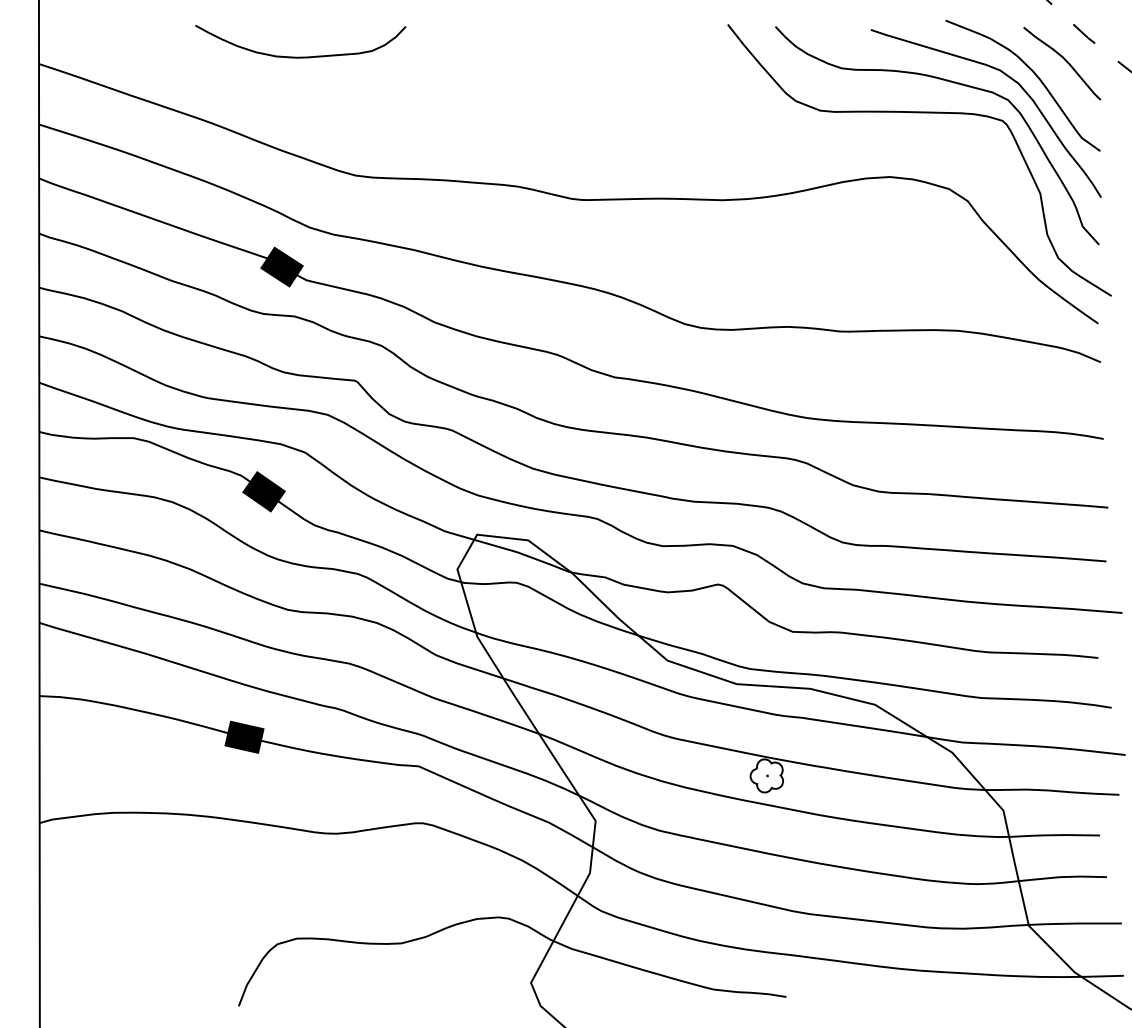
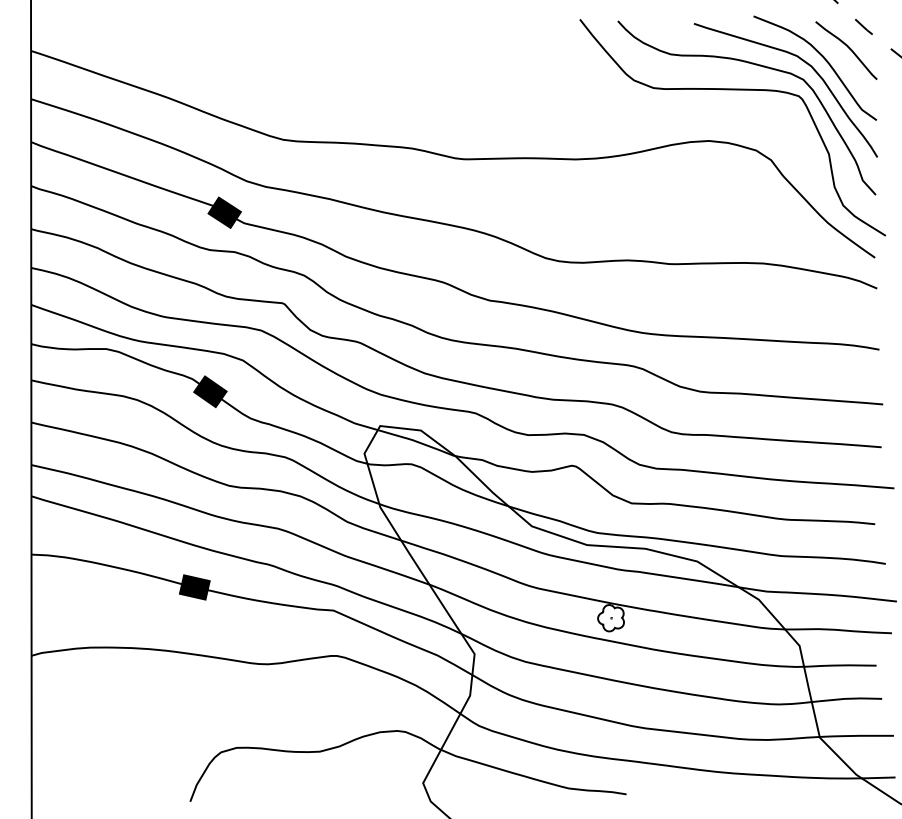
curve: (301, 55) -> (240, 44), removed

